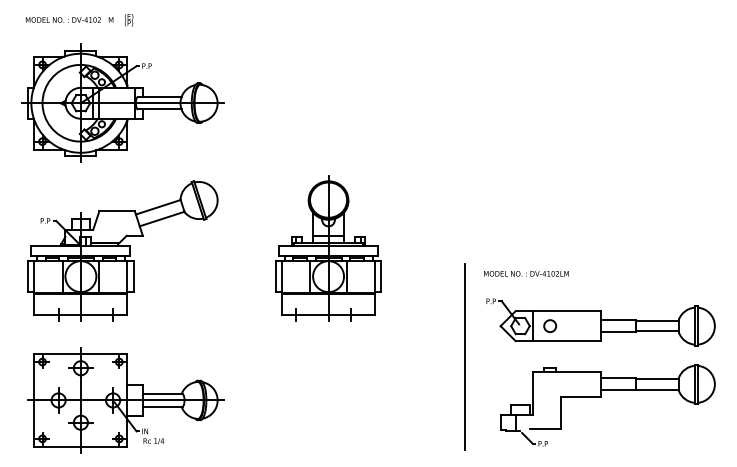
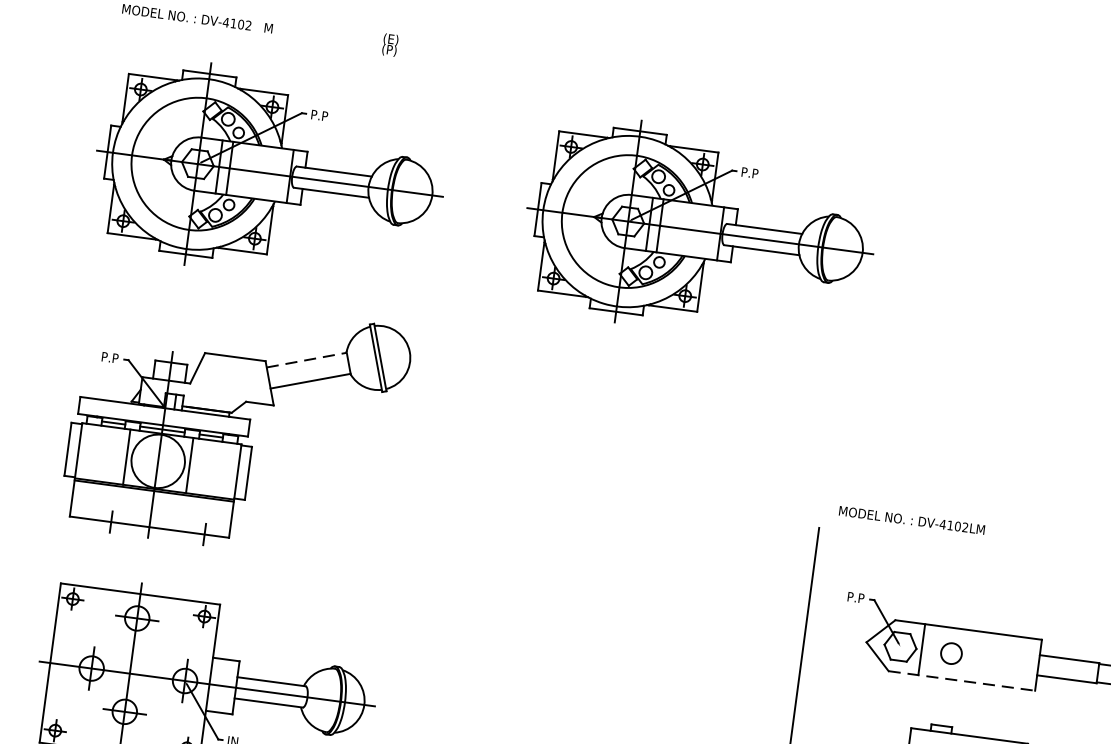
text: (128, 20) -> (389, 45), moved
part: (373, 102) -> (699, 229), added
line: (158, 207) -> (307, 360), solid -> dashed
part: (328, 248) -> (589, 469), removed
text: (526, 273) -> (912, 519), moved
line: (558, 341) -> (962, 681), solid -> dashed

